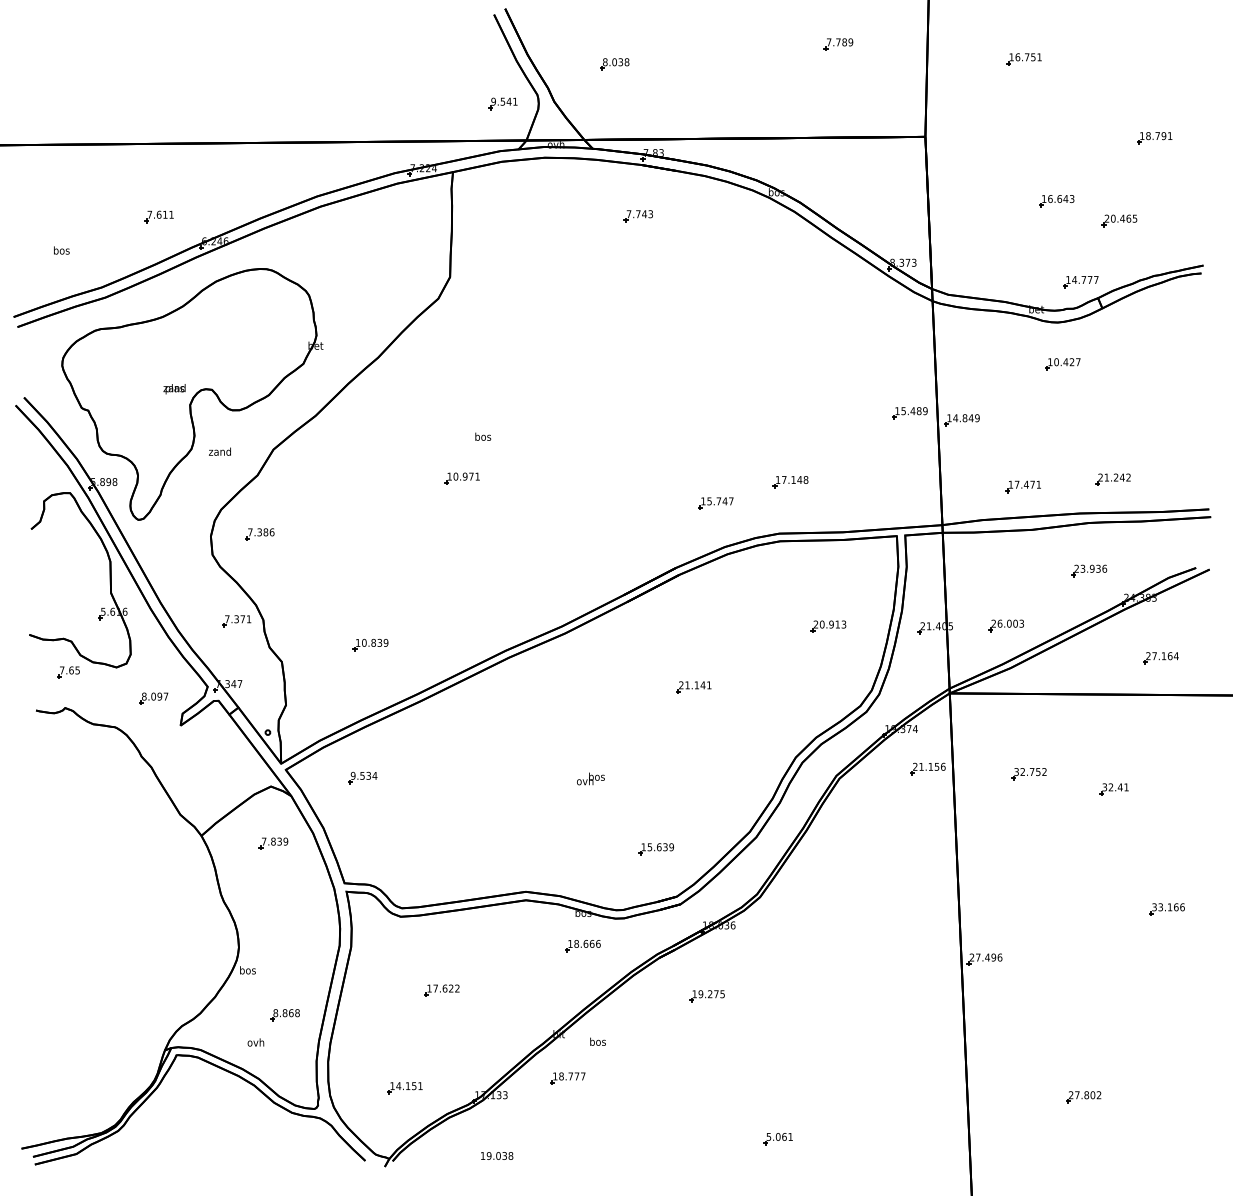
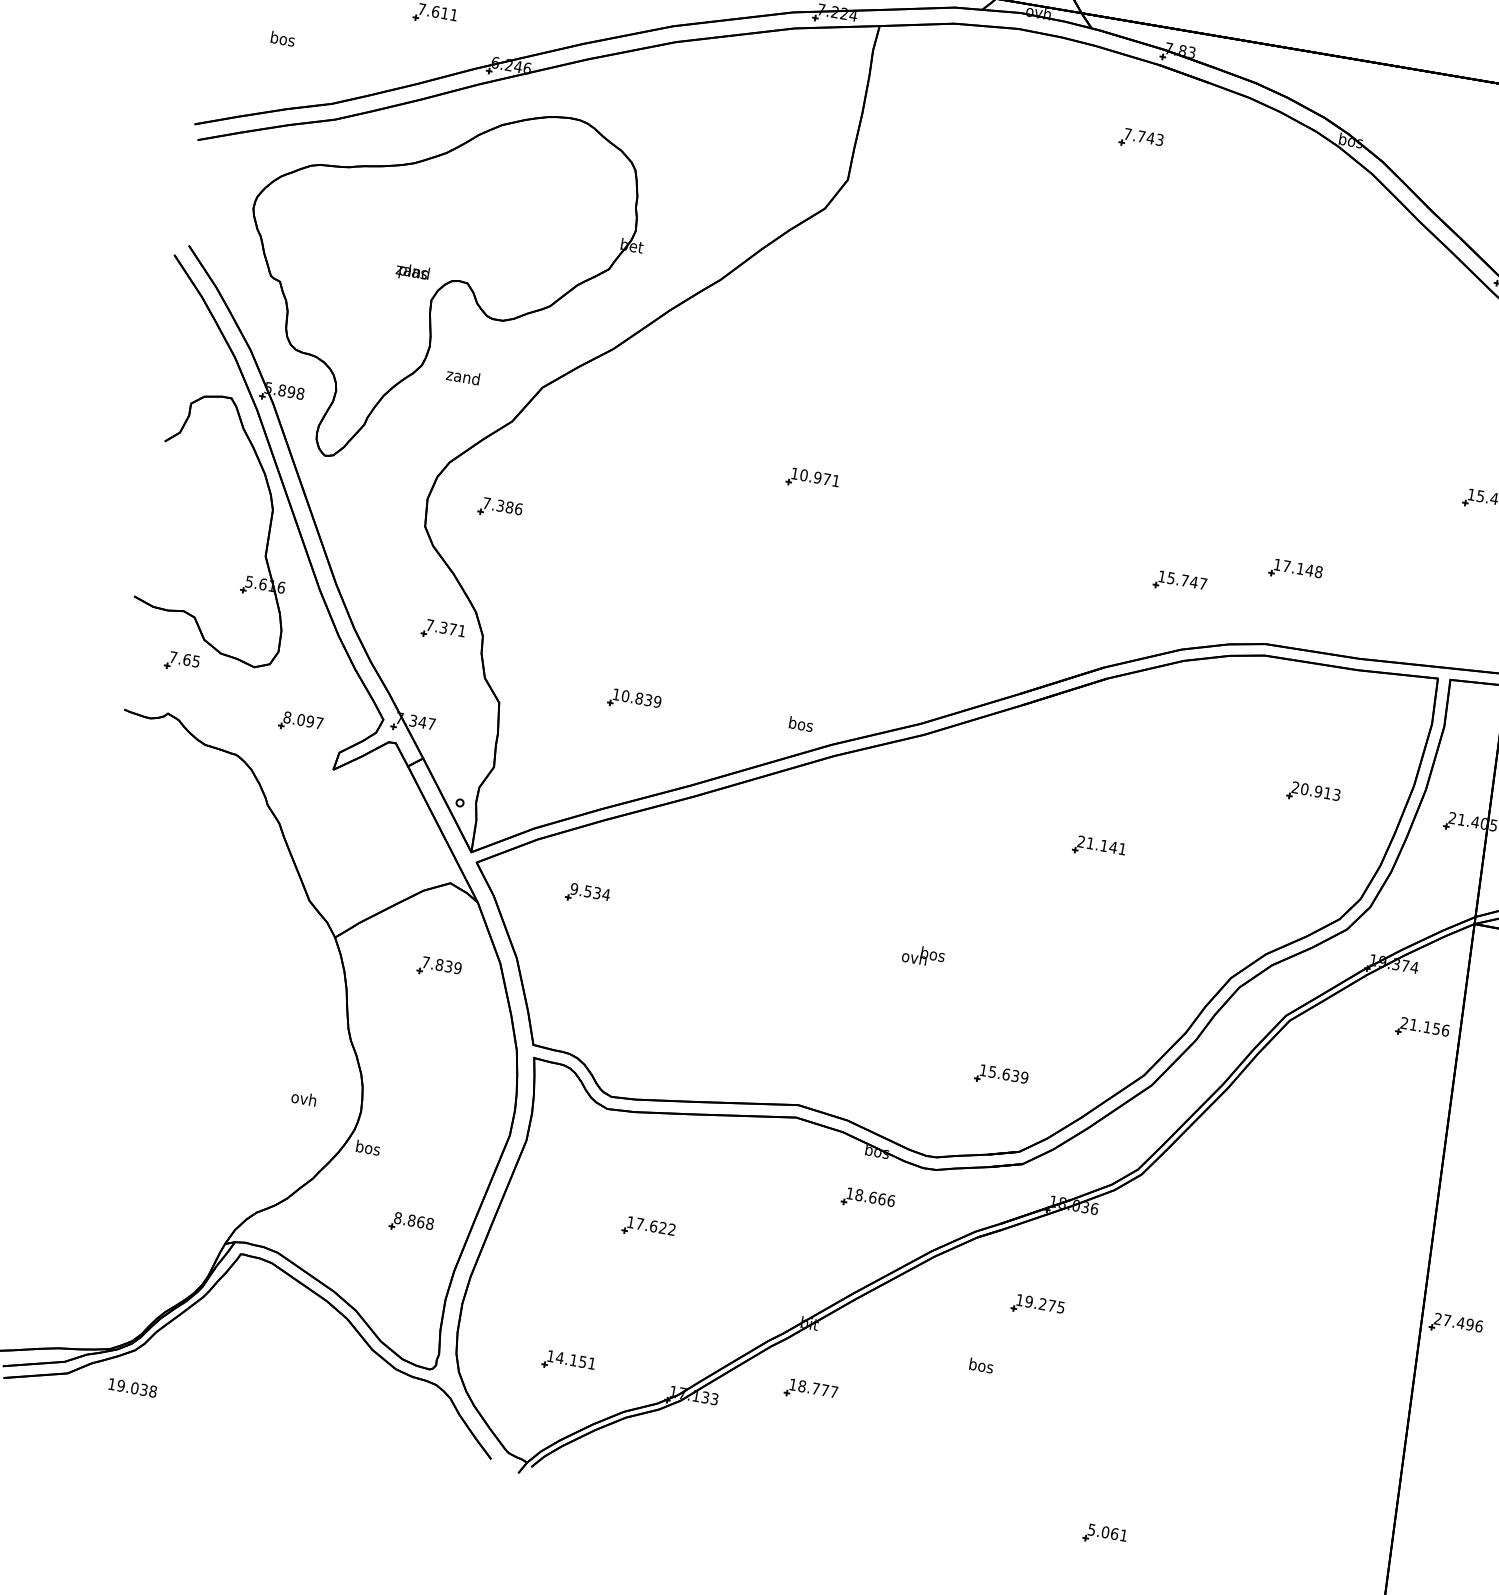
text: (483, 436) -> (801, 723), moved
text: (597, 1041) -> (980, 1365), moved
text: (255, 1042) -> (303, 1098), moved
text: (497, 1155) -> (133, 1387), moved

